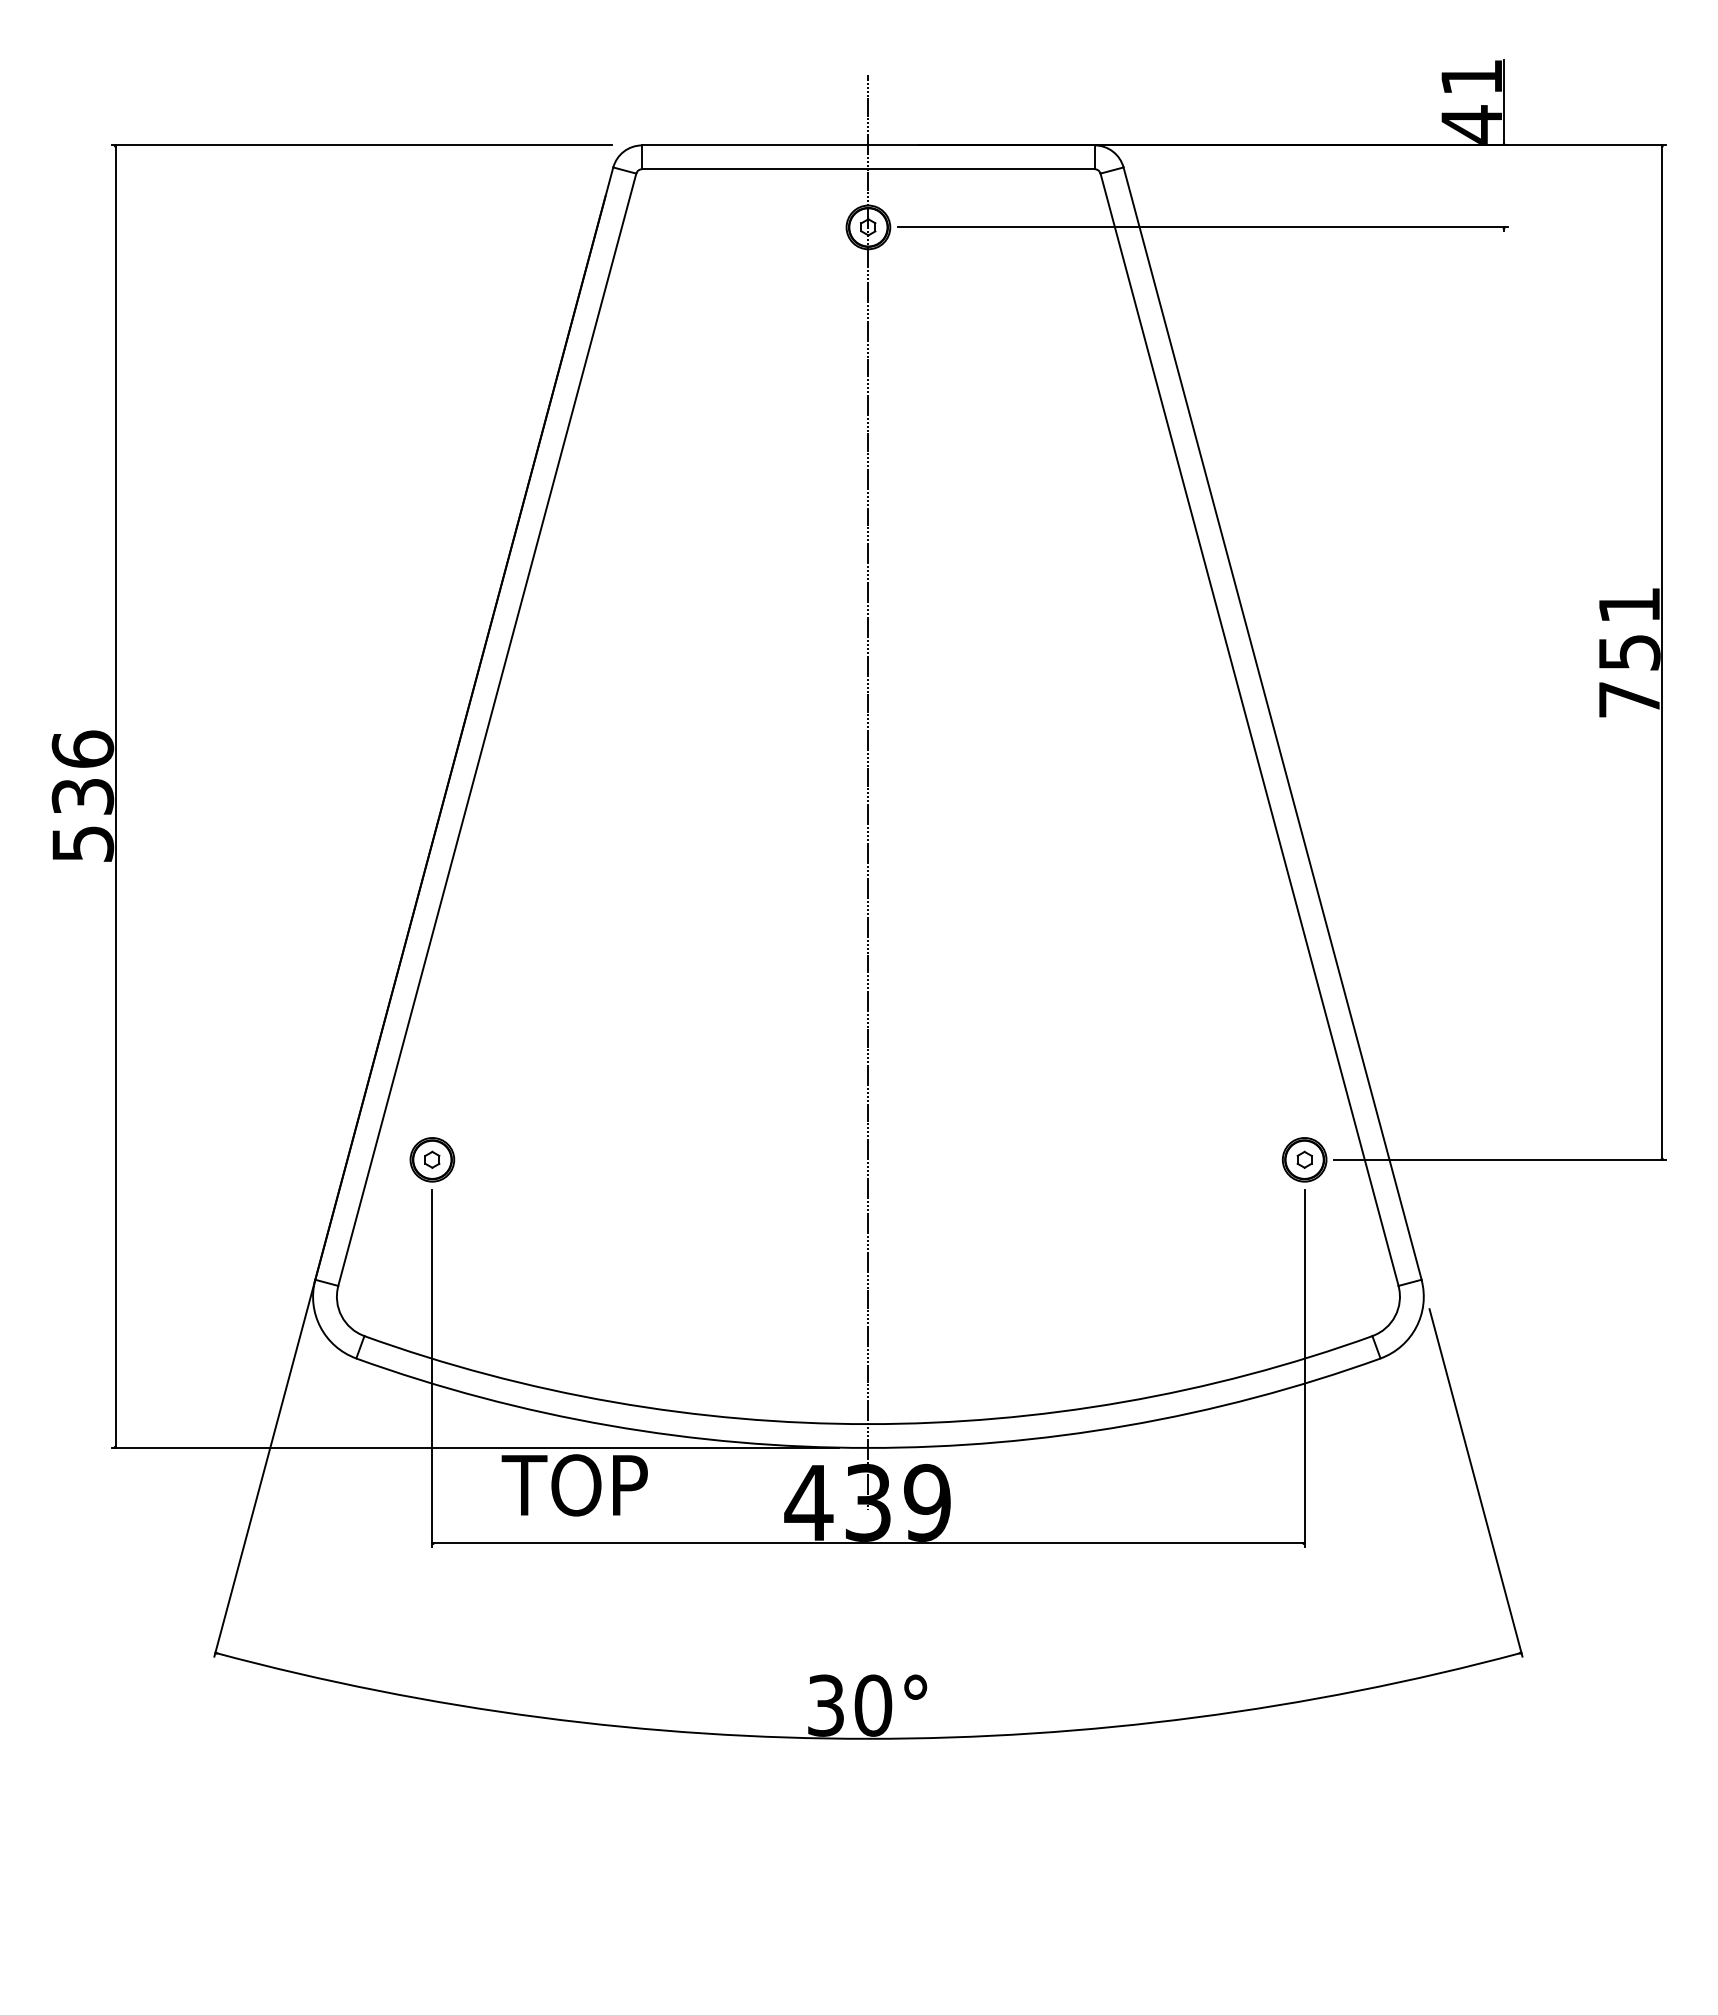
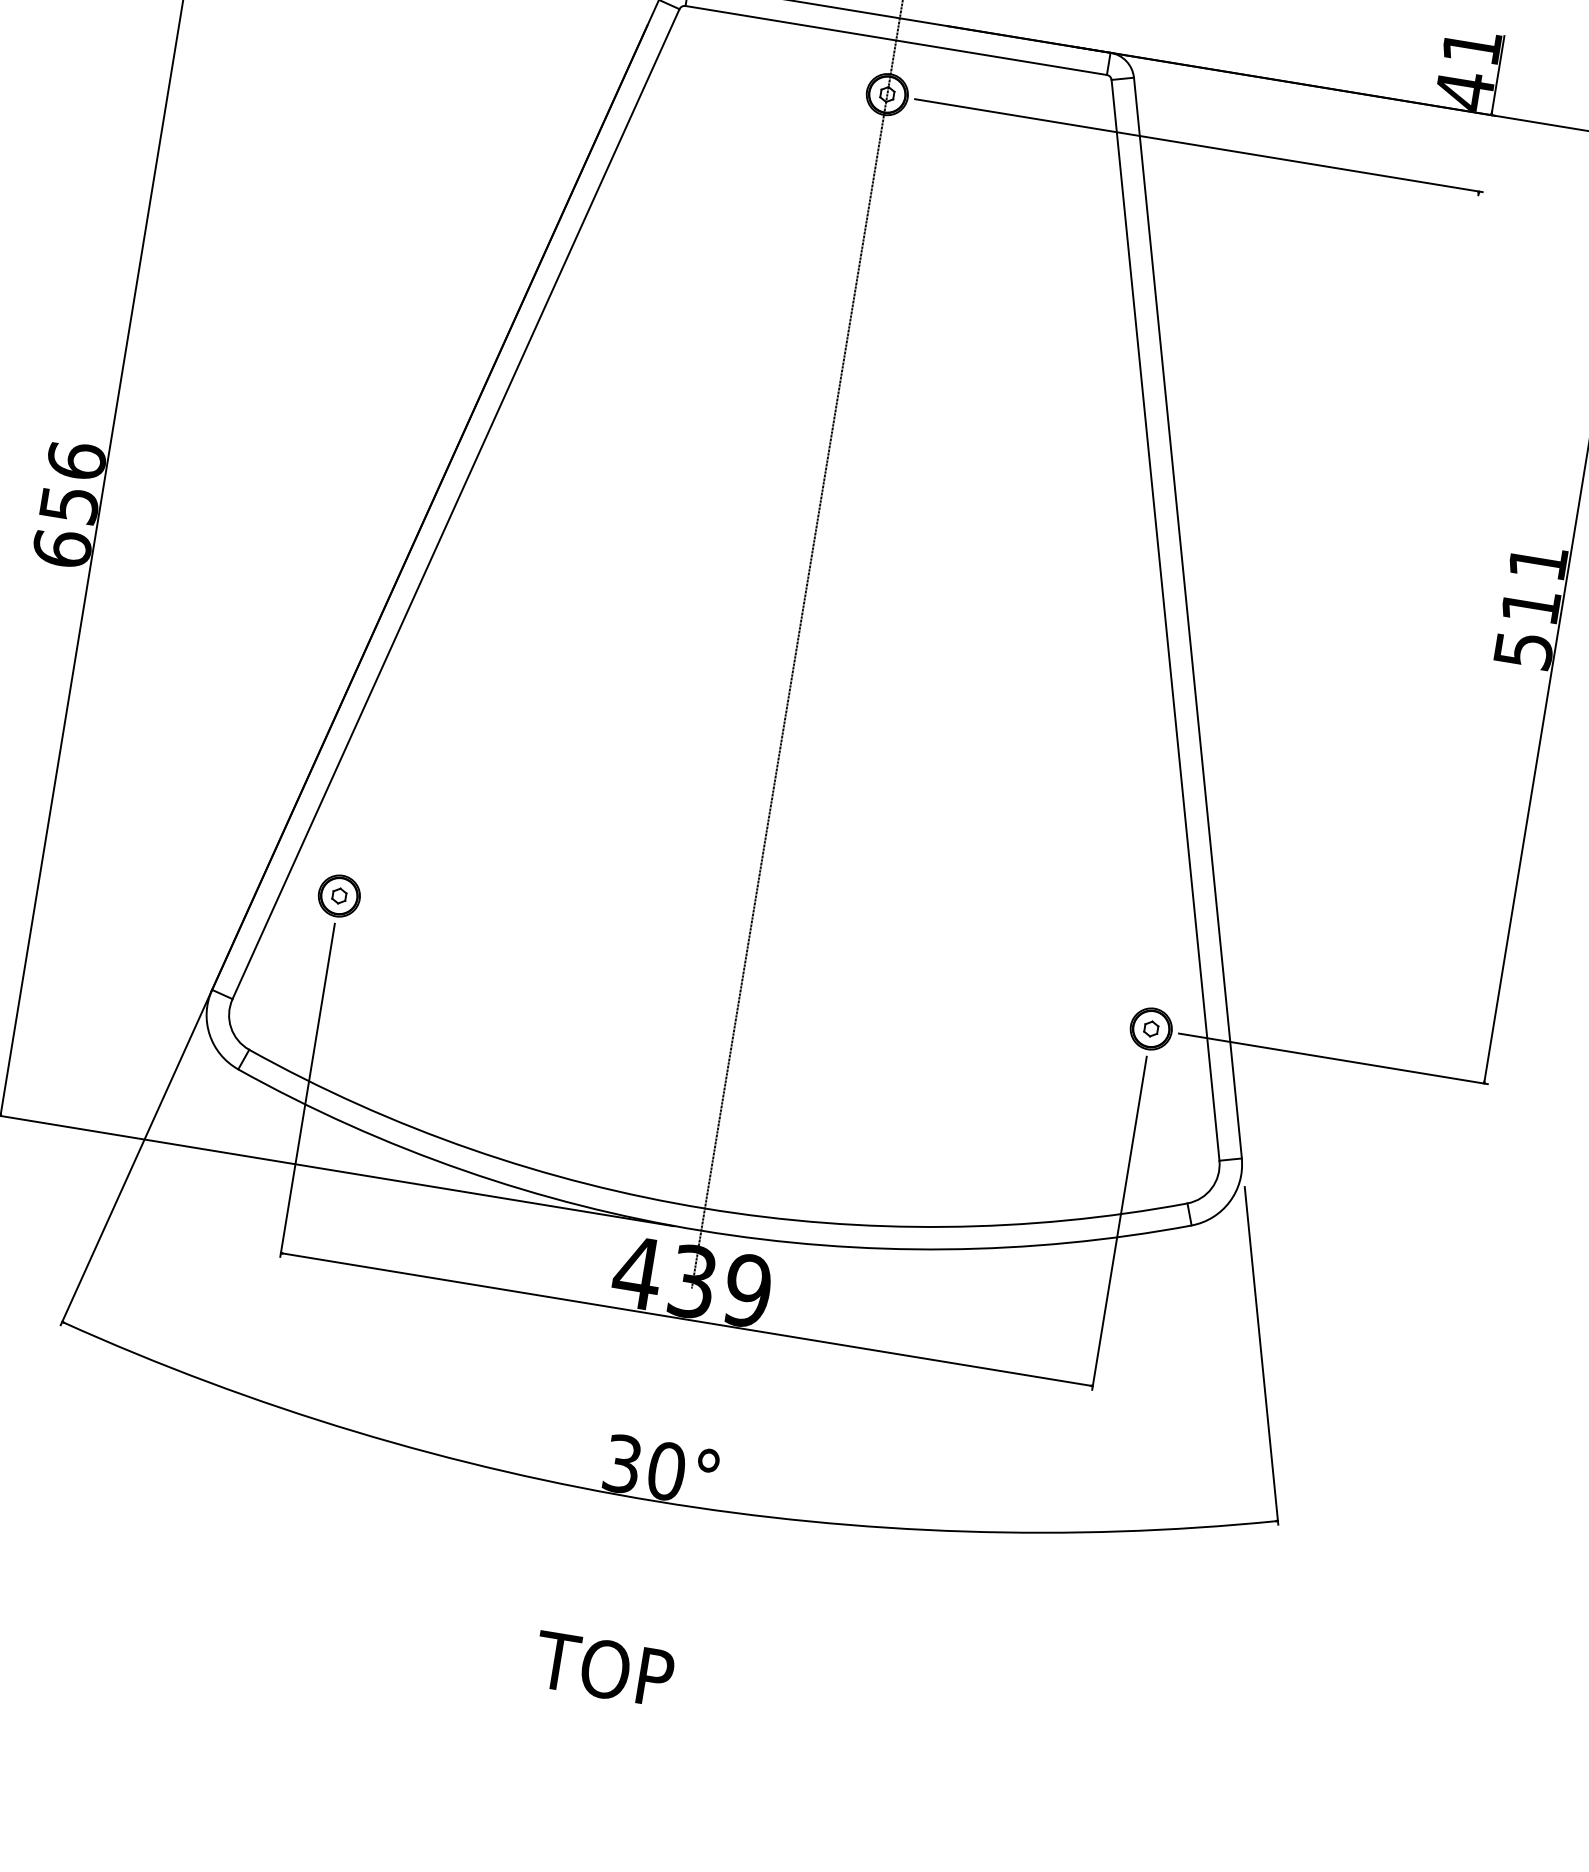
text: (1629, 676) -> (1527, 628), 751 -> 511
text: (82, 820) -> (65, 526), 536 -> 656
text: (574, 1485) -> (603, 1669), moved

